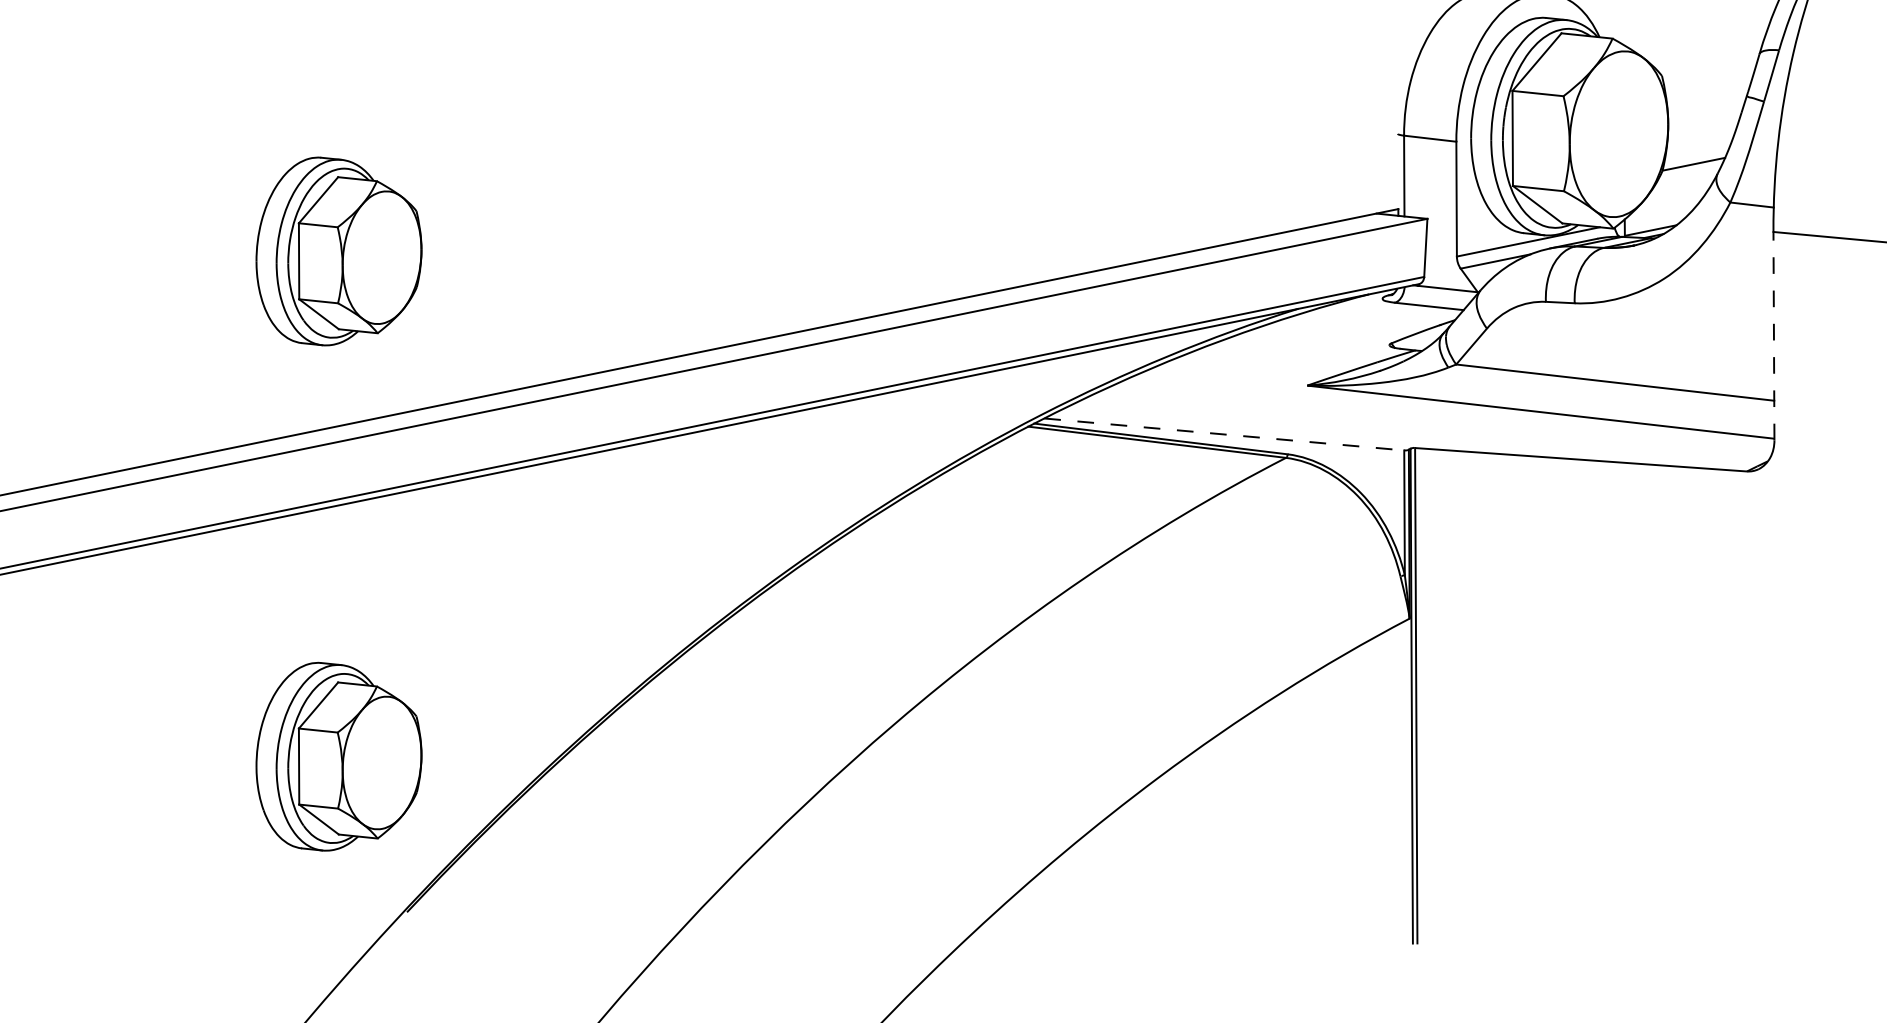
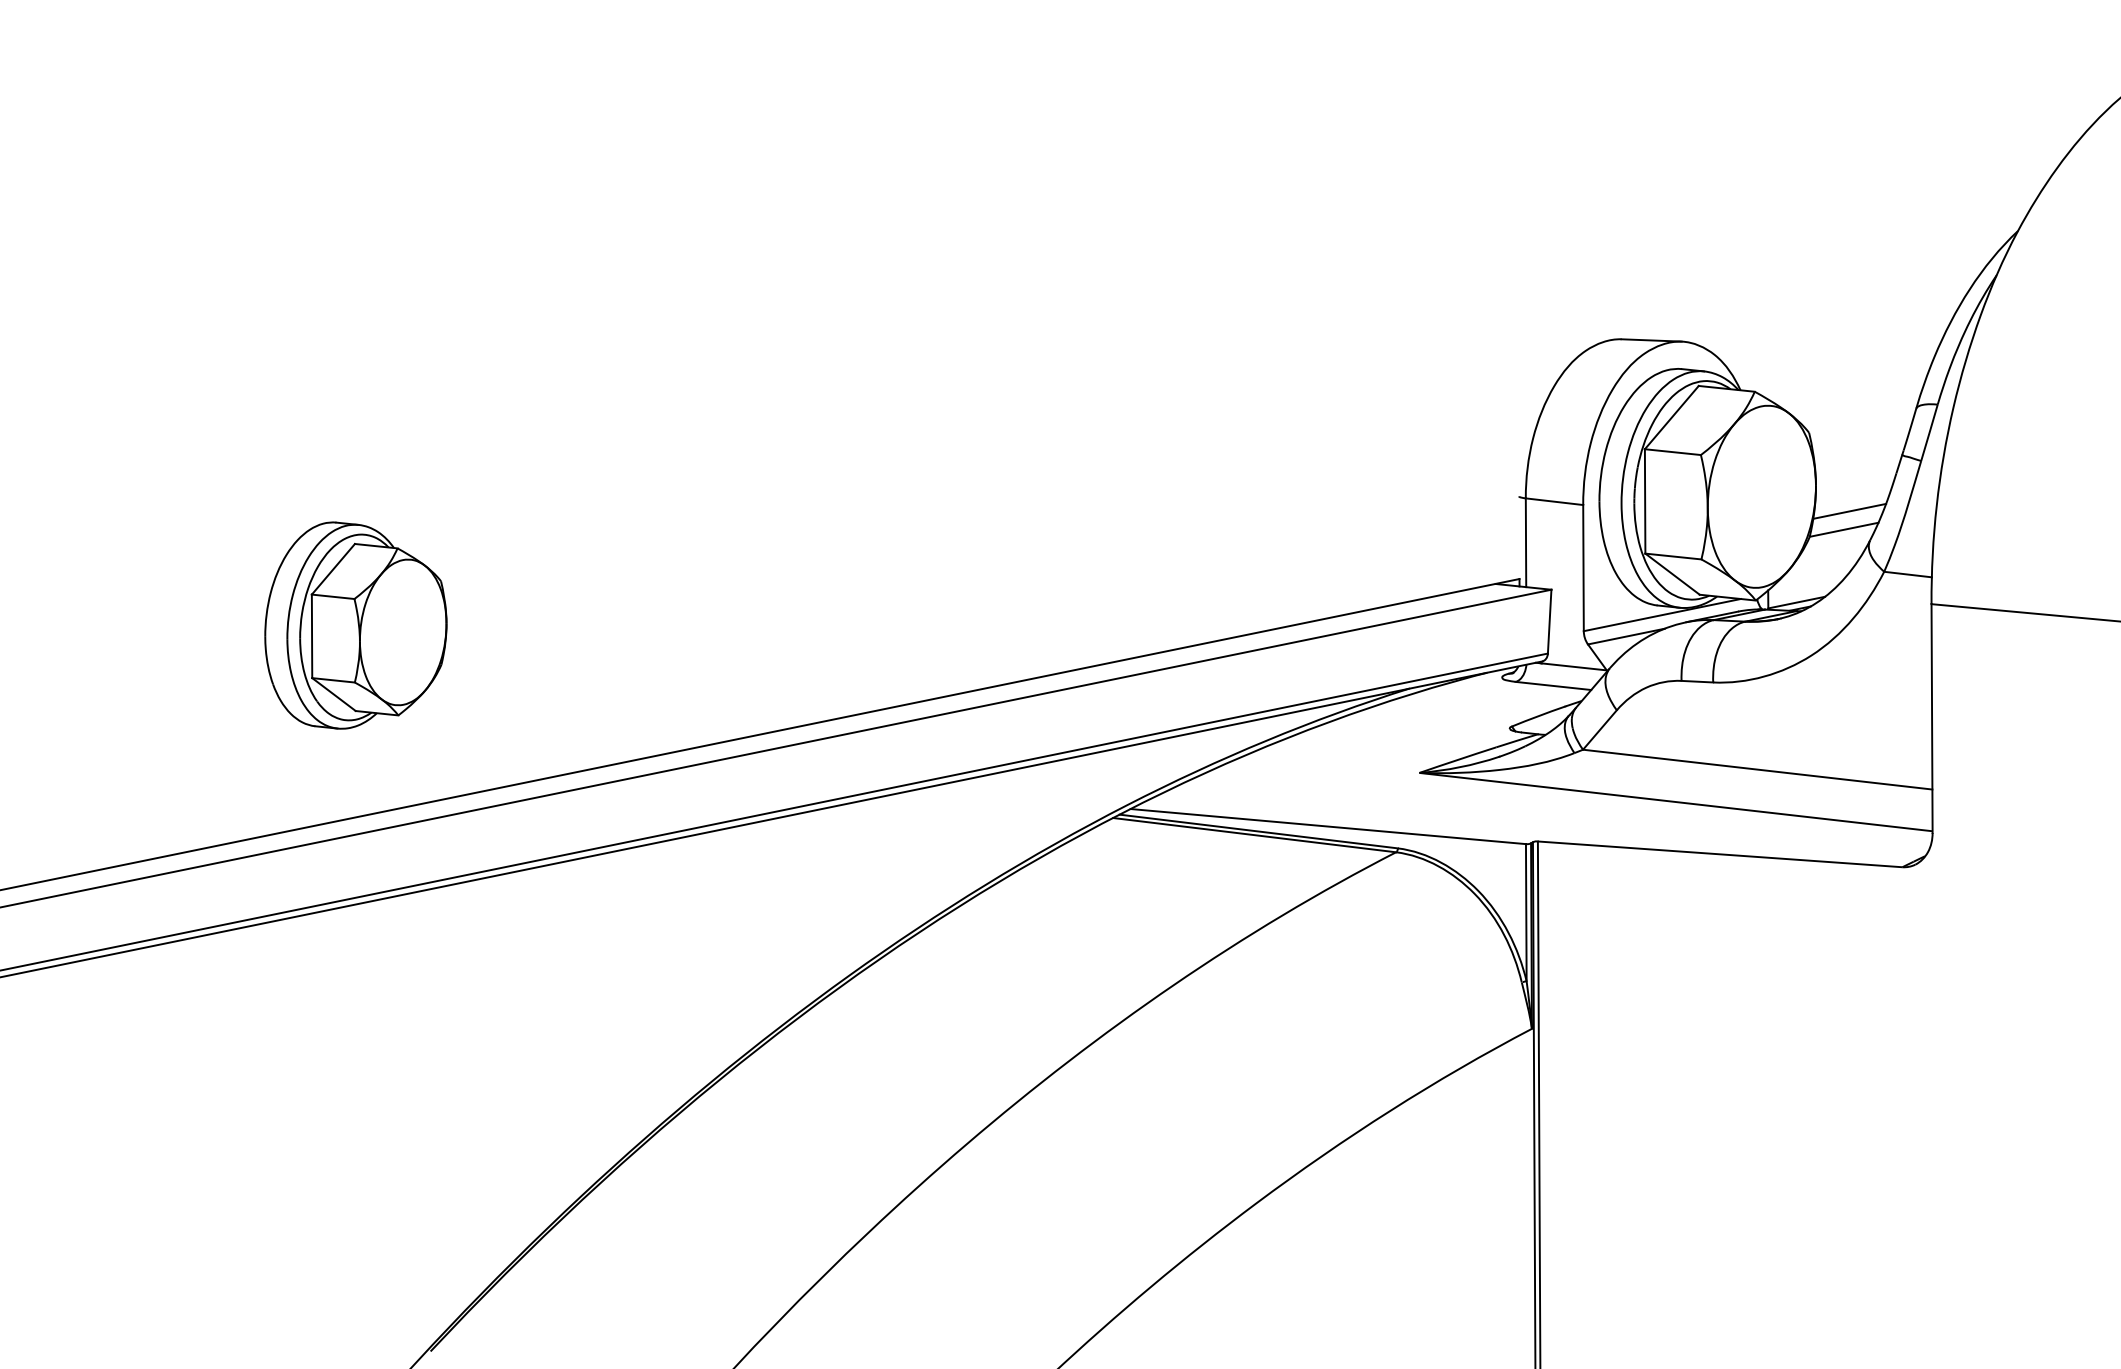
line: (1698, 146) -> (1849, 510), added
line: (1774, 336) -> (1932, 718), dashed -> solid
line: (1224, 434) -> (1328, 826), dashed -> solid
part: (338, 756) -> (355, 1180), removed

